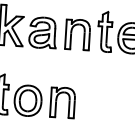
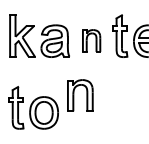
part: (77, 34) -> (91, 40), size x0.7
part: (62, 102) -> (80, 95), moved

